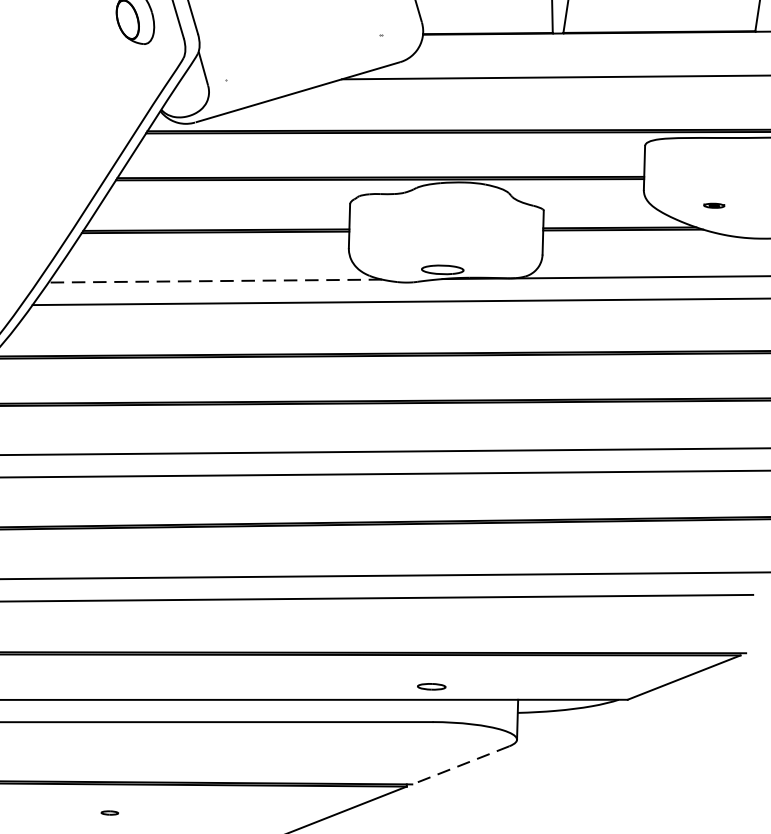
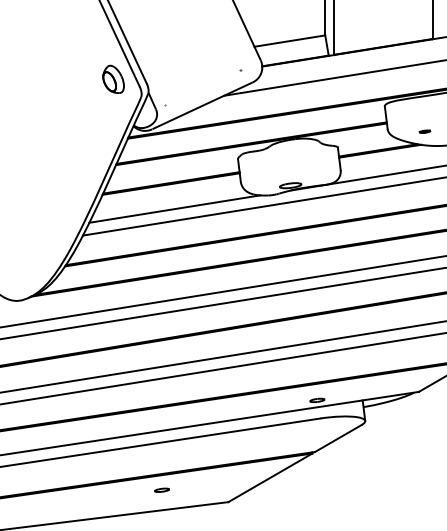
line: (214, 281) -> (174, 209), dashed -> solid
line: (459, 765) -> (337, 438), dashed -> solid
part: (109, 811) -> (161, 489), size x1.67

